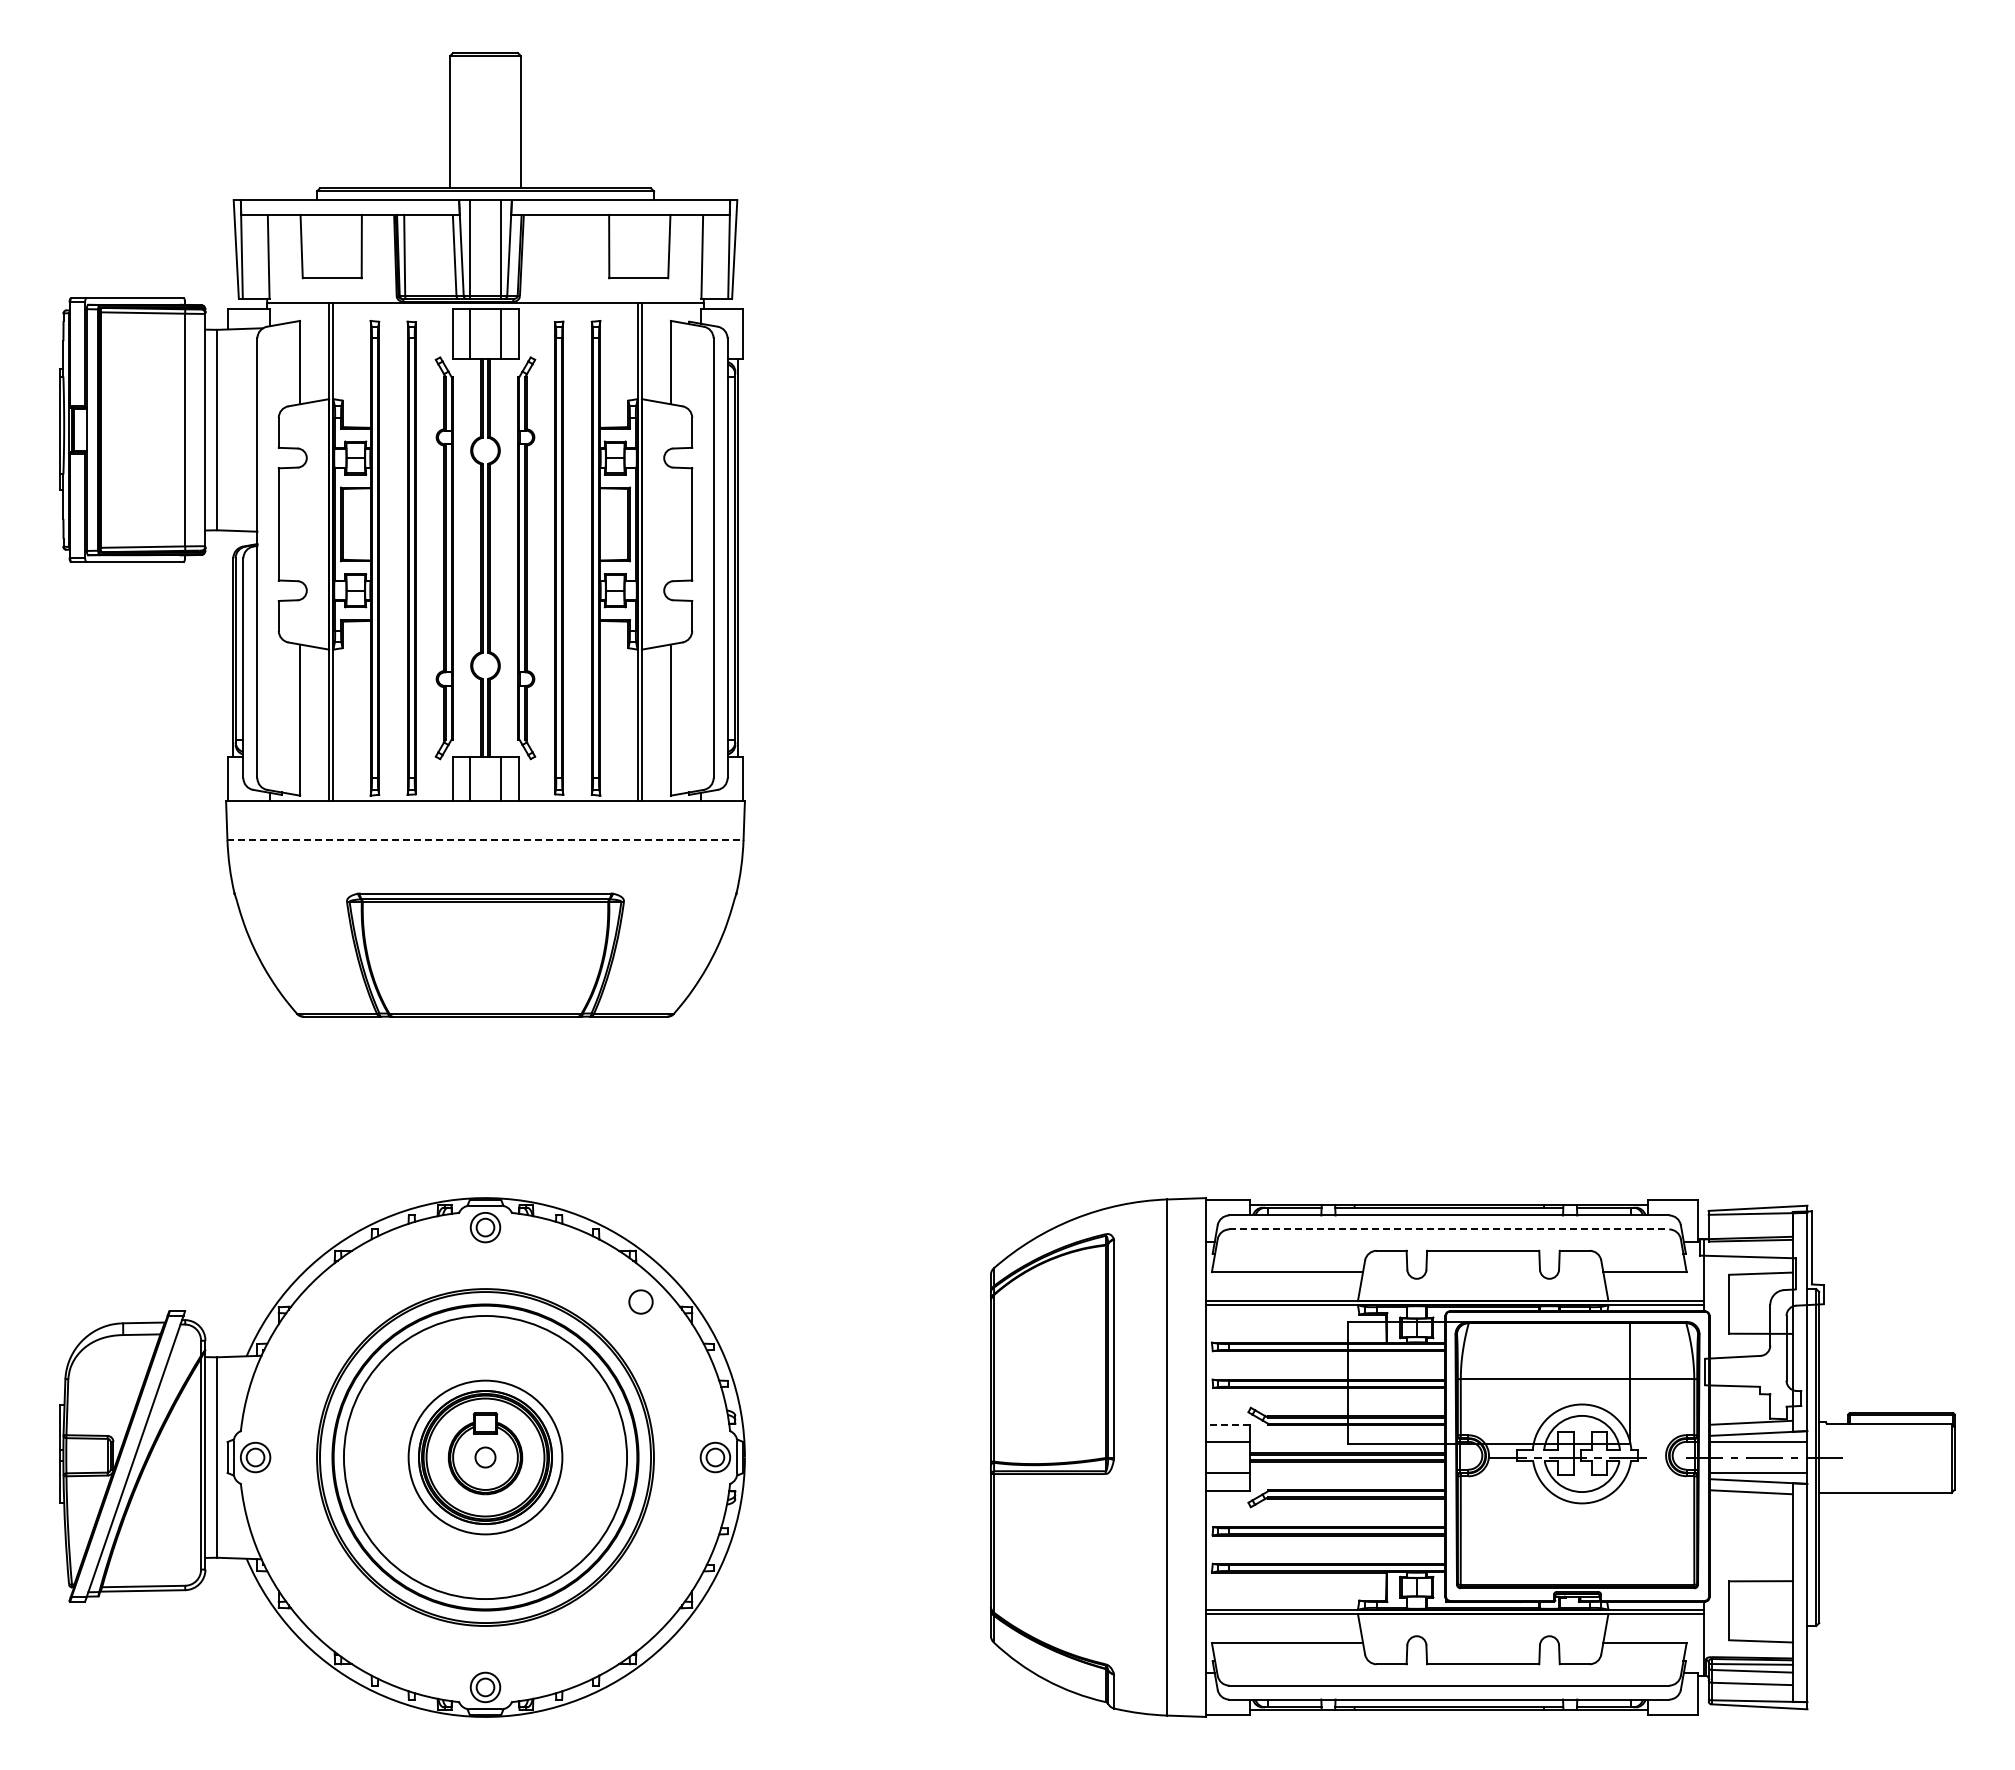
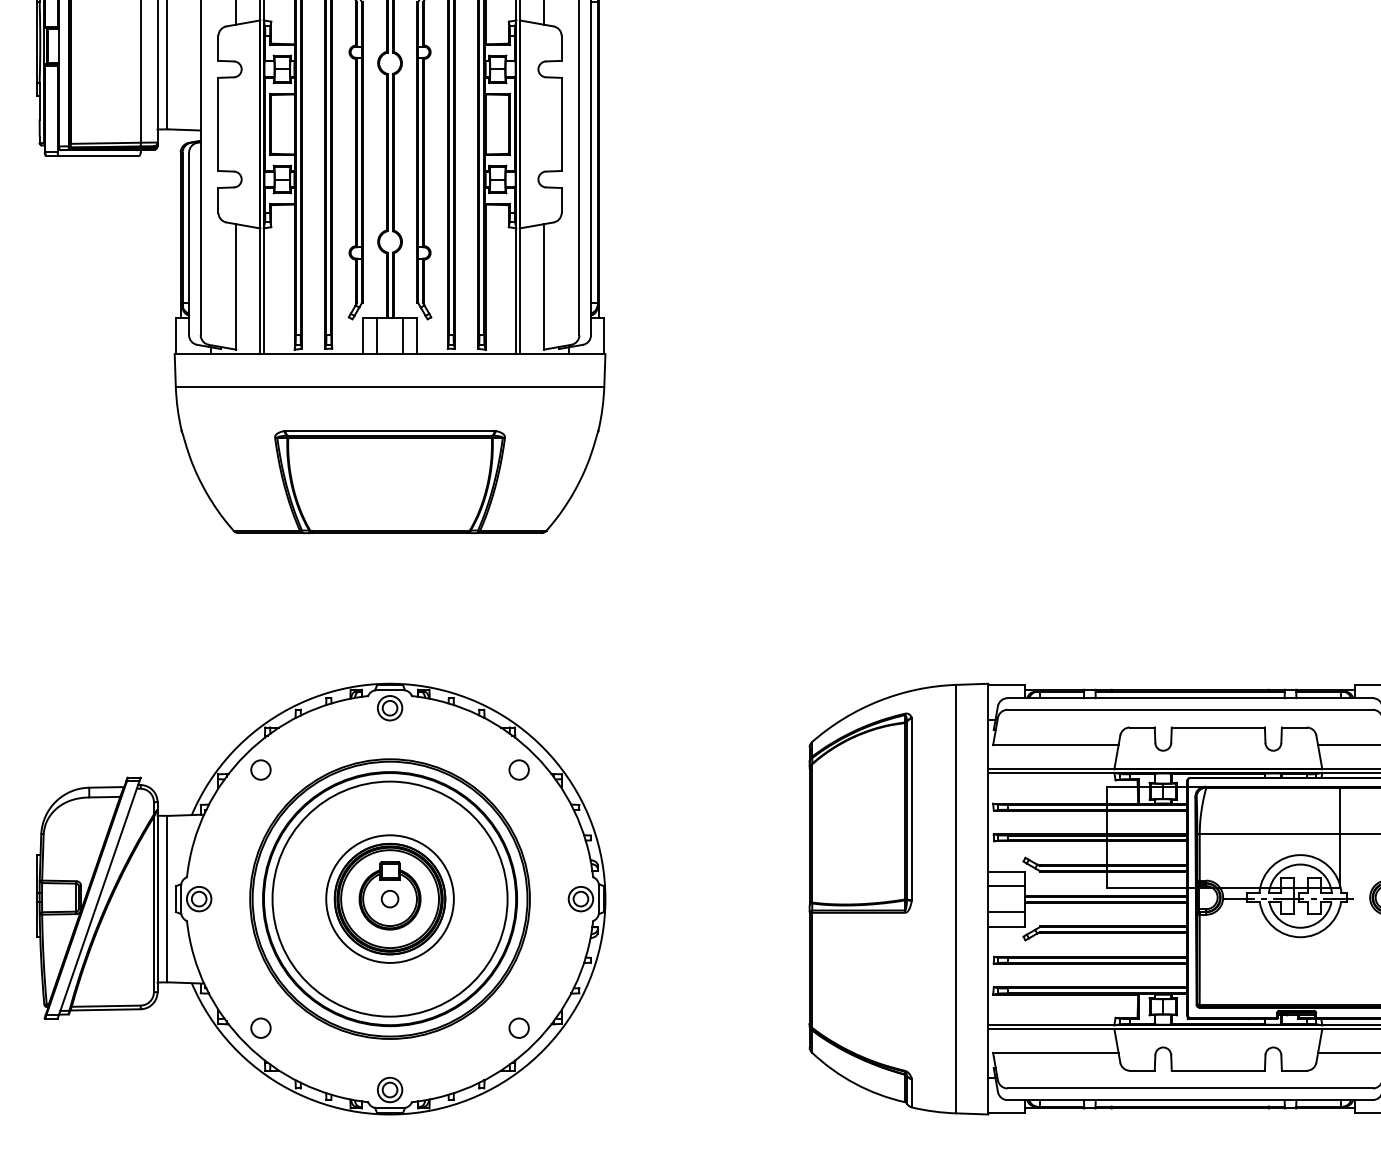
line: (486, 840) -> (390, 386), dashed -> solid
line: (1449, 1229) -> (1190, 709), dashed -> solid
circle: (329, 1301) -> (260, 769), added
line: (1227, 1424) -> (1006, 871), dashed -> solid
circle: (329, 1612) -> (260, 1027), added
circle: (640, 1612) -> (518, 1027), added

